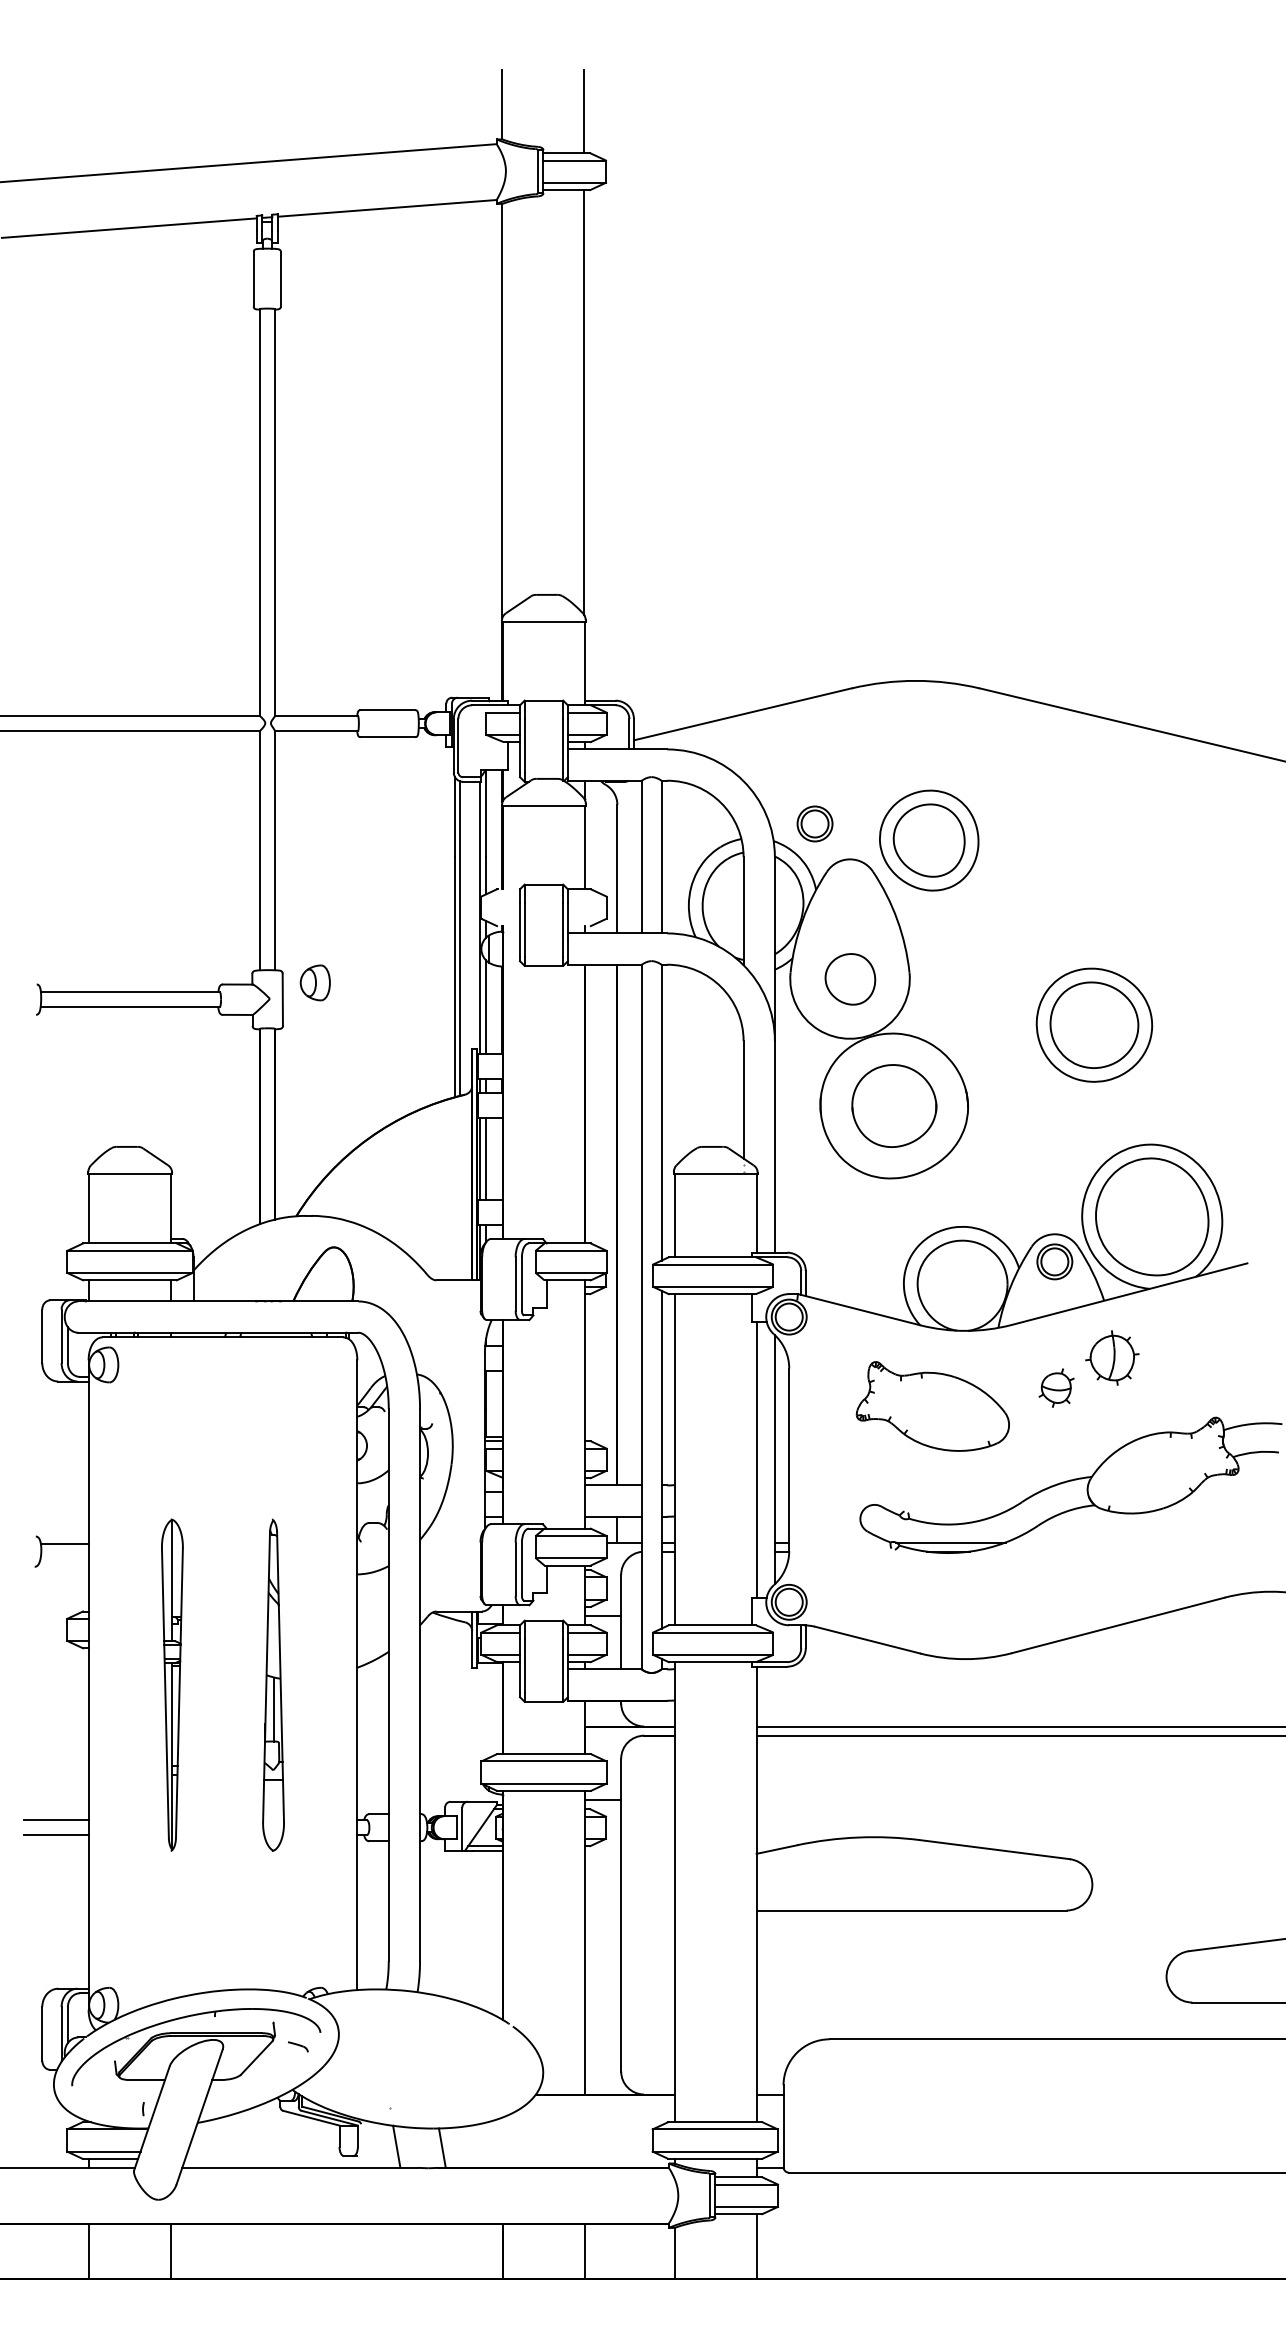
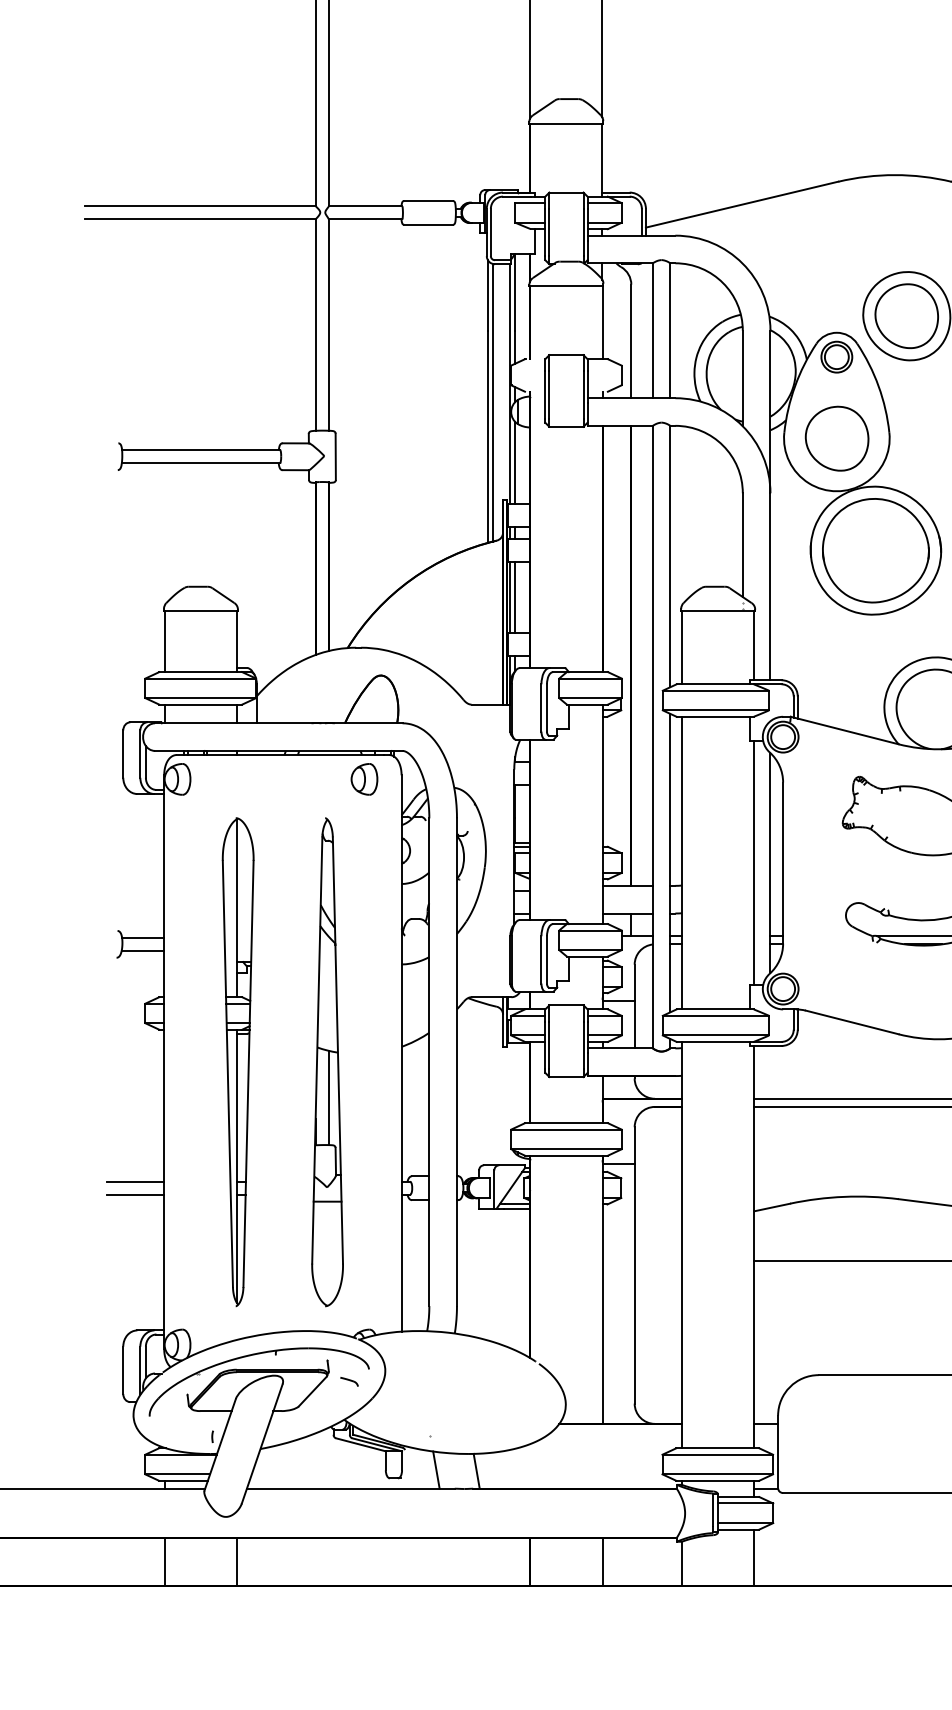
part: (814, 823) -> (836, 356), moved
part: (850, 979) -> (837, 438), size x1.43
part: (314, 982) -> (363, 779), moved
part: (894, 1105) -> (876, 550), size x1.43
line: (64, 1559) -> (142, 951), added
part: (172, 1685) -> (238, 1062), size x1.67
part: (273, 1685) -> (327, 1062), size x1.67

